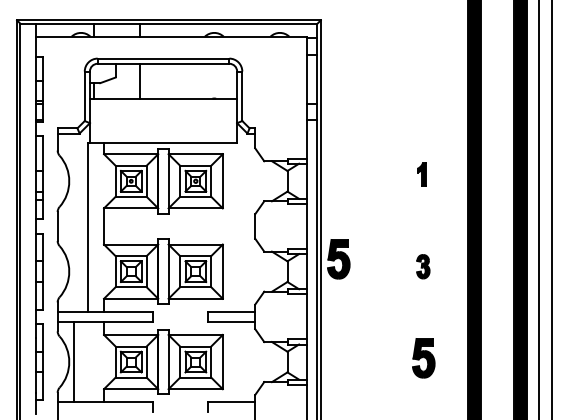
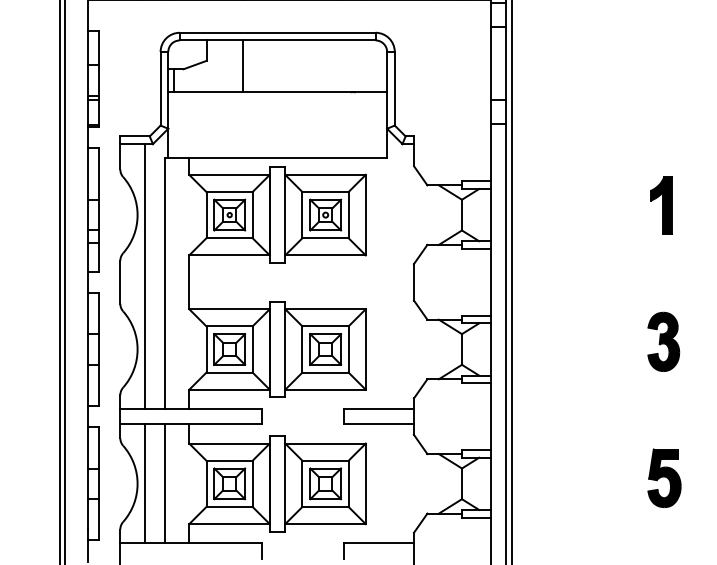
part: (421, 174) -> (661, 205), size x1.67
line: (74, 222) -> (145, 276), added
part: (338, 259) -> (537, 331), removed
part: (423, 266) -> (664, 341), size x1.67
line: (87, 362) -> (164, 484), added

